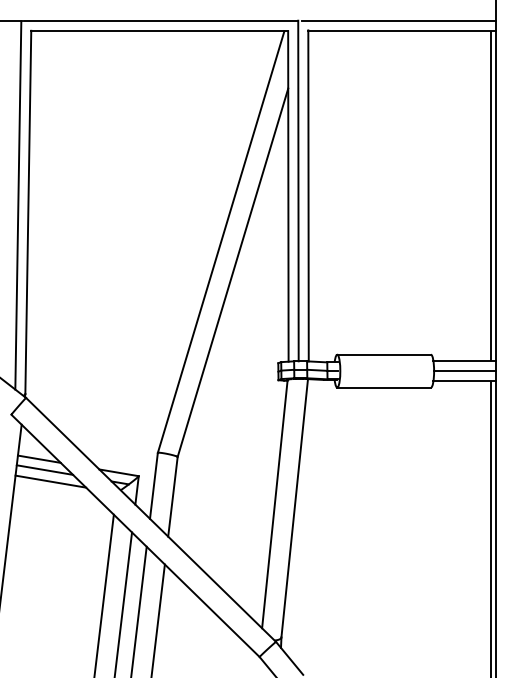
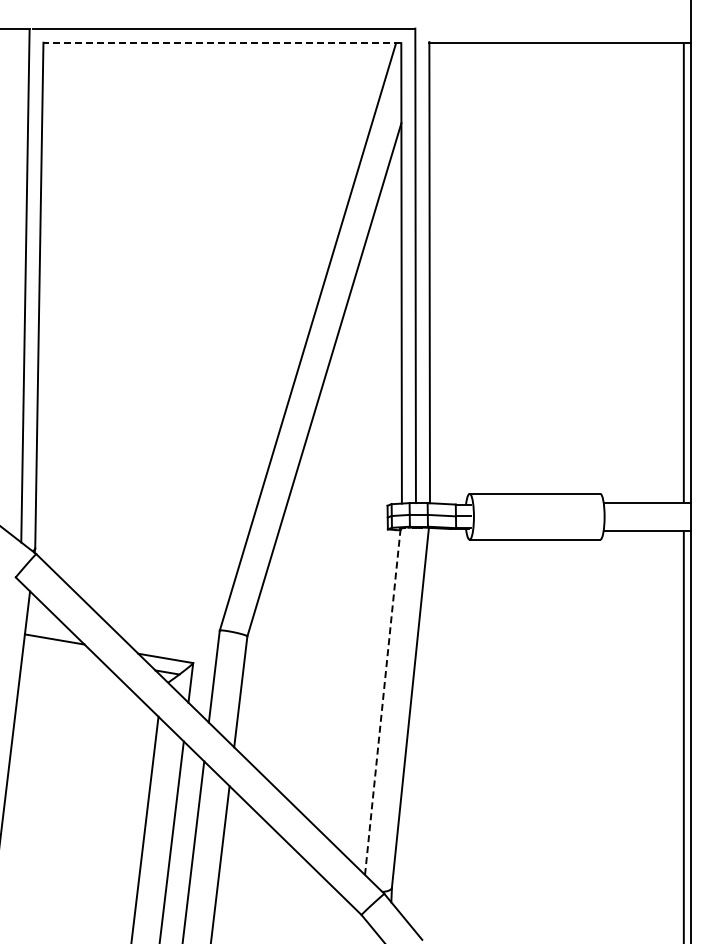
line: (398, 21) -> (555, 29), removed
line: (159, 31) -> (222, 43), solid -> dashed
line: (464, 370) -> (647, 516), removed
line: (44, 470) -> (62, 654), removed
line: (50, 481) -> (70, 670), removed
line: (274, 503) -> (382, 701), solid -> dashed

